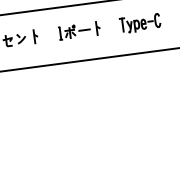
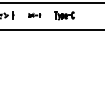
part: (78, 30) -> (34, 15), size x0.6

